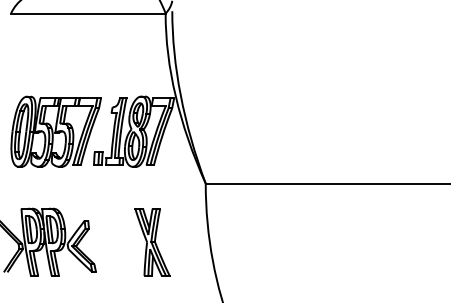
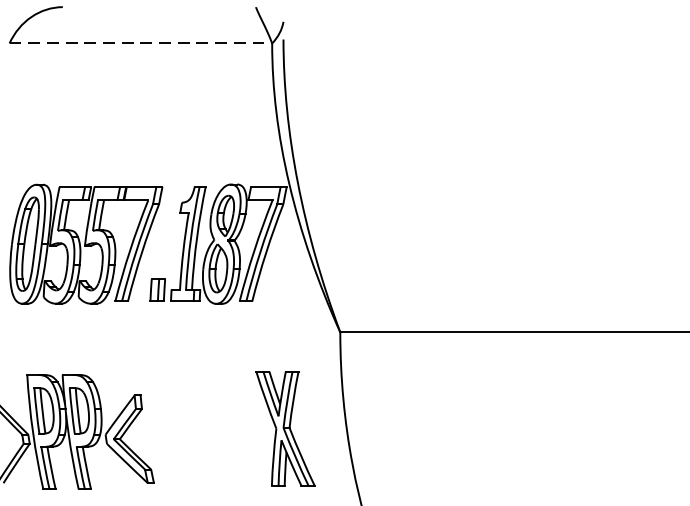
line: (88, 13) -> (141, 43), solid -> dashed
part: (152, 242) -> (285, 429), moved

